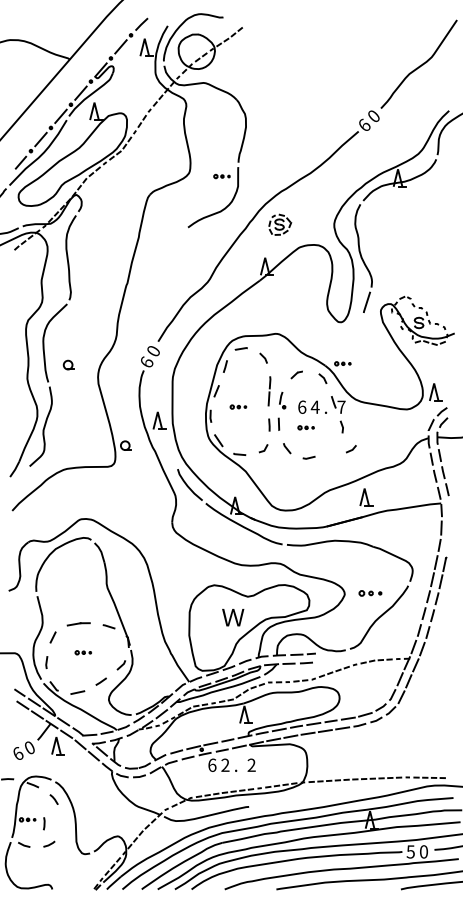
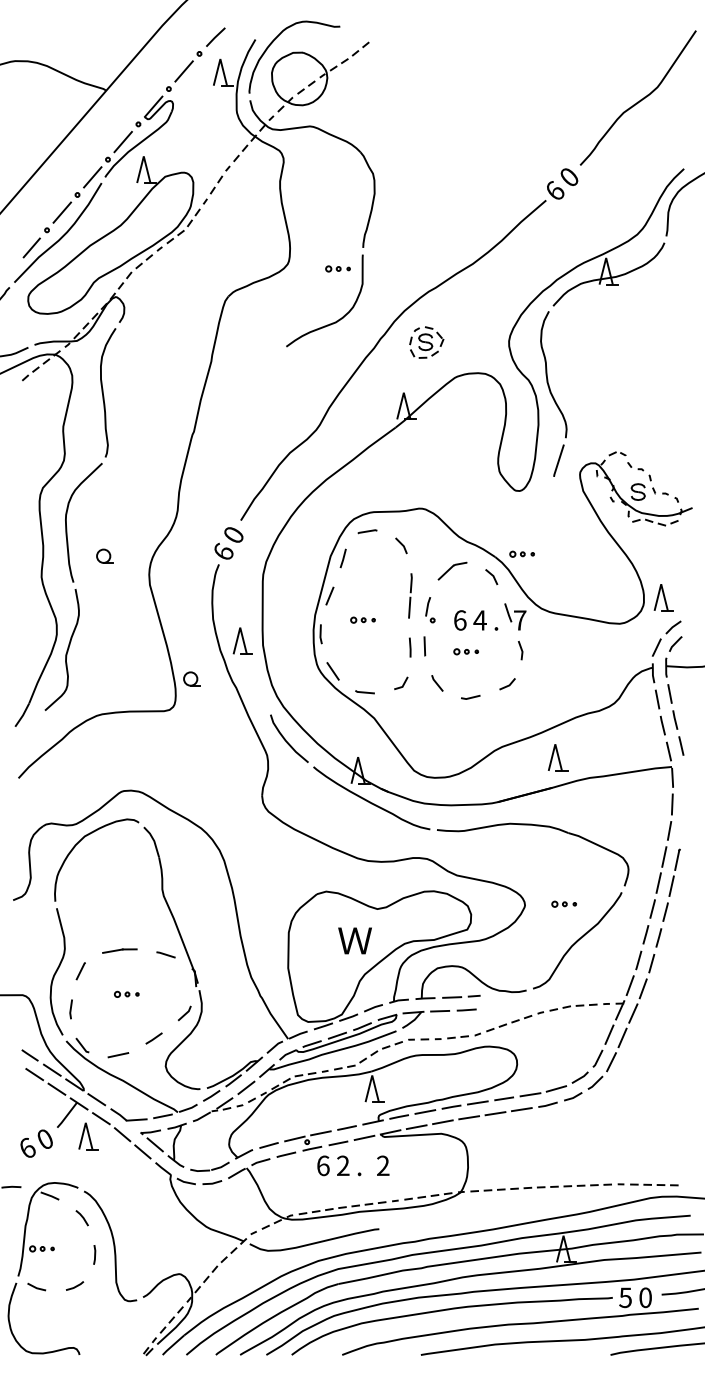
part: (296, 374) -> (451, 570), size x1.67
line: (351, 449) -> (507, 684), moved
part: (370, 593) -> (564, 904), size x0.71
line: (44, 823) -> (95, 1254), moved

